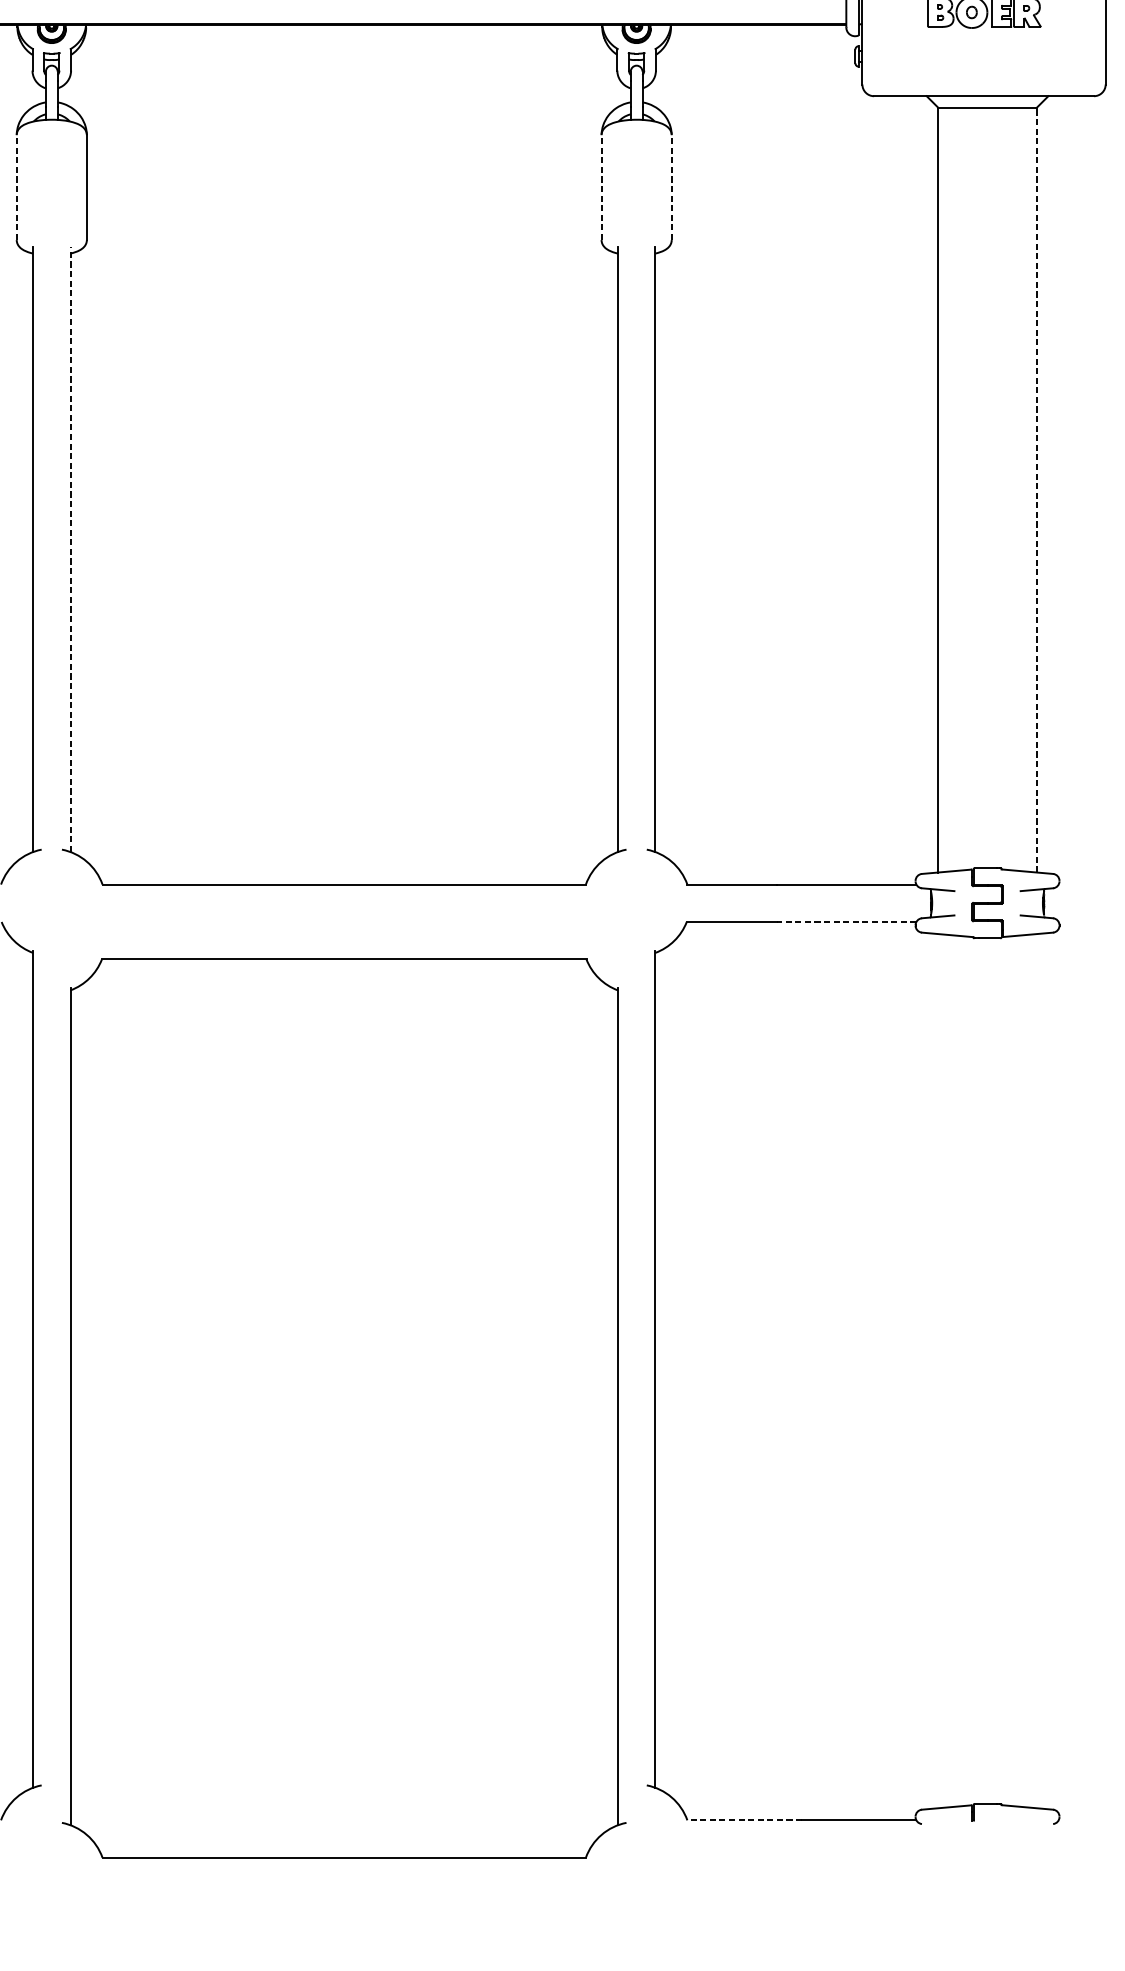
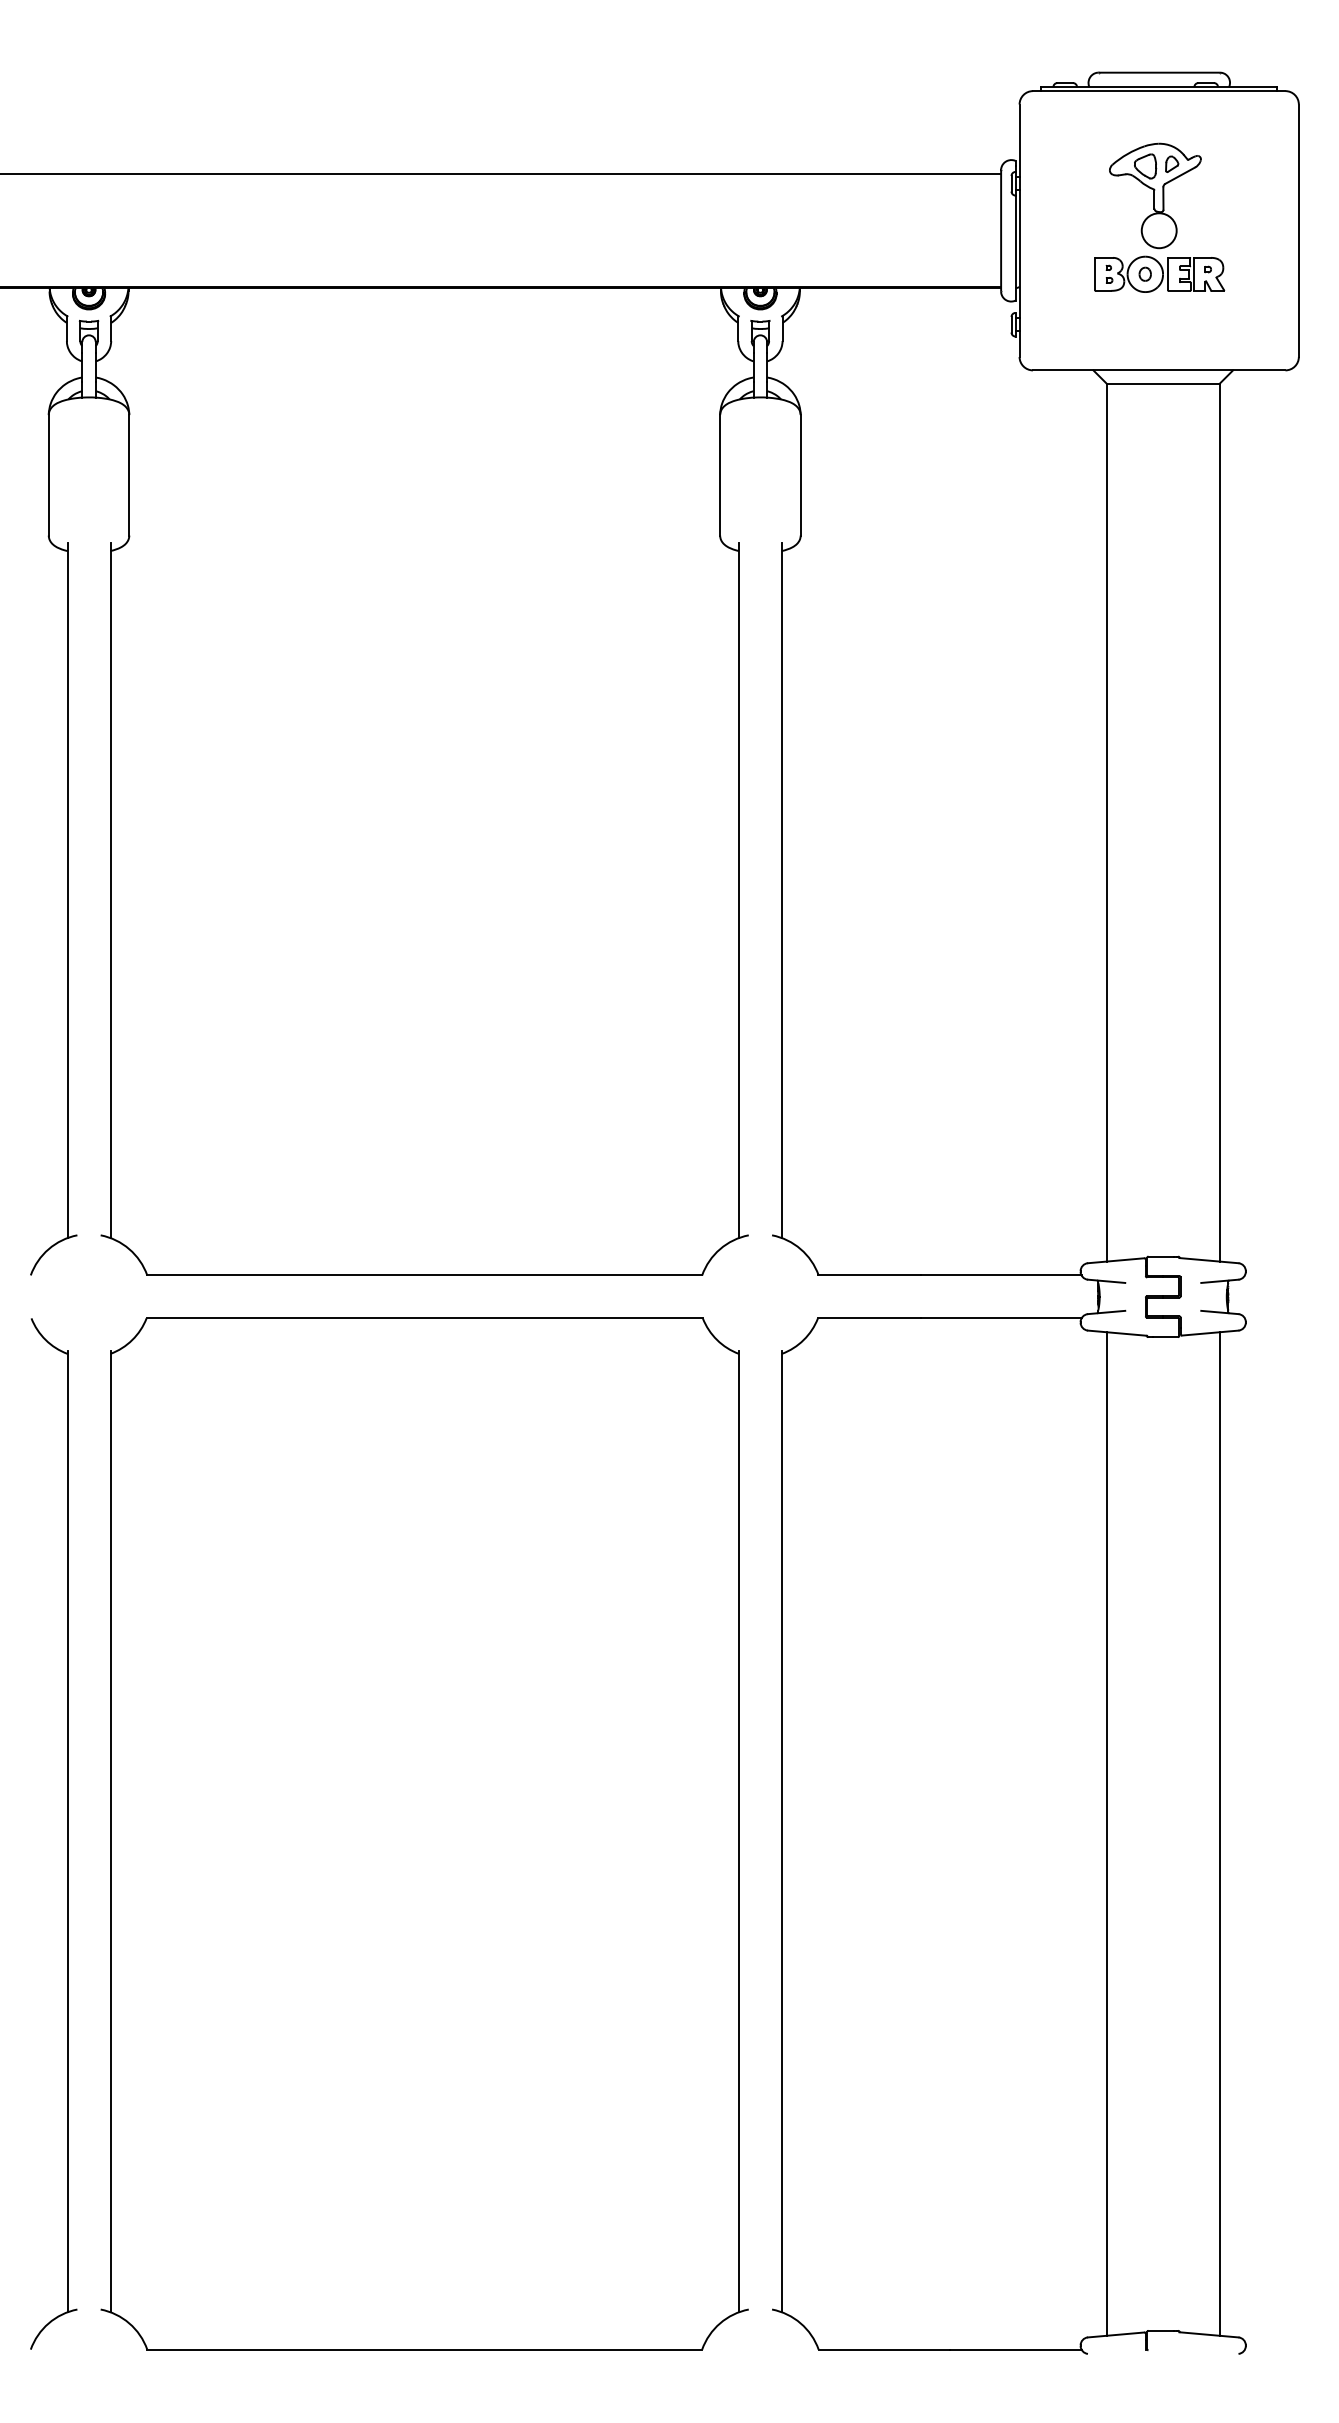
line: (16, 186) -> (48, 474), dashed -> solid
line: (601, 186) -> (720, 474), dashed -> solid
line: (671, 186) -> (800, 474), dashed -> solid
line: (1036, 490) -> (1219, 822), dashed -> solid
line: (70, 549) -> (110, 890), dashed -> solid
line: (845, 922) -> (1000, 1318), dashed -> solid
line: (938, 1370) -> (1106, 1833), added
line: (1036, 1370) -> (1219, 1833), added
part: (344, 1408) -> (424, 1833), moved
line: (744, 1820) -> (884, 2349), dashed -> solid

